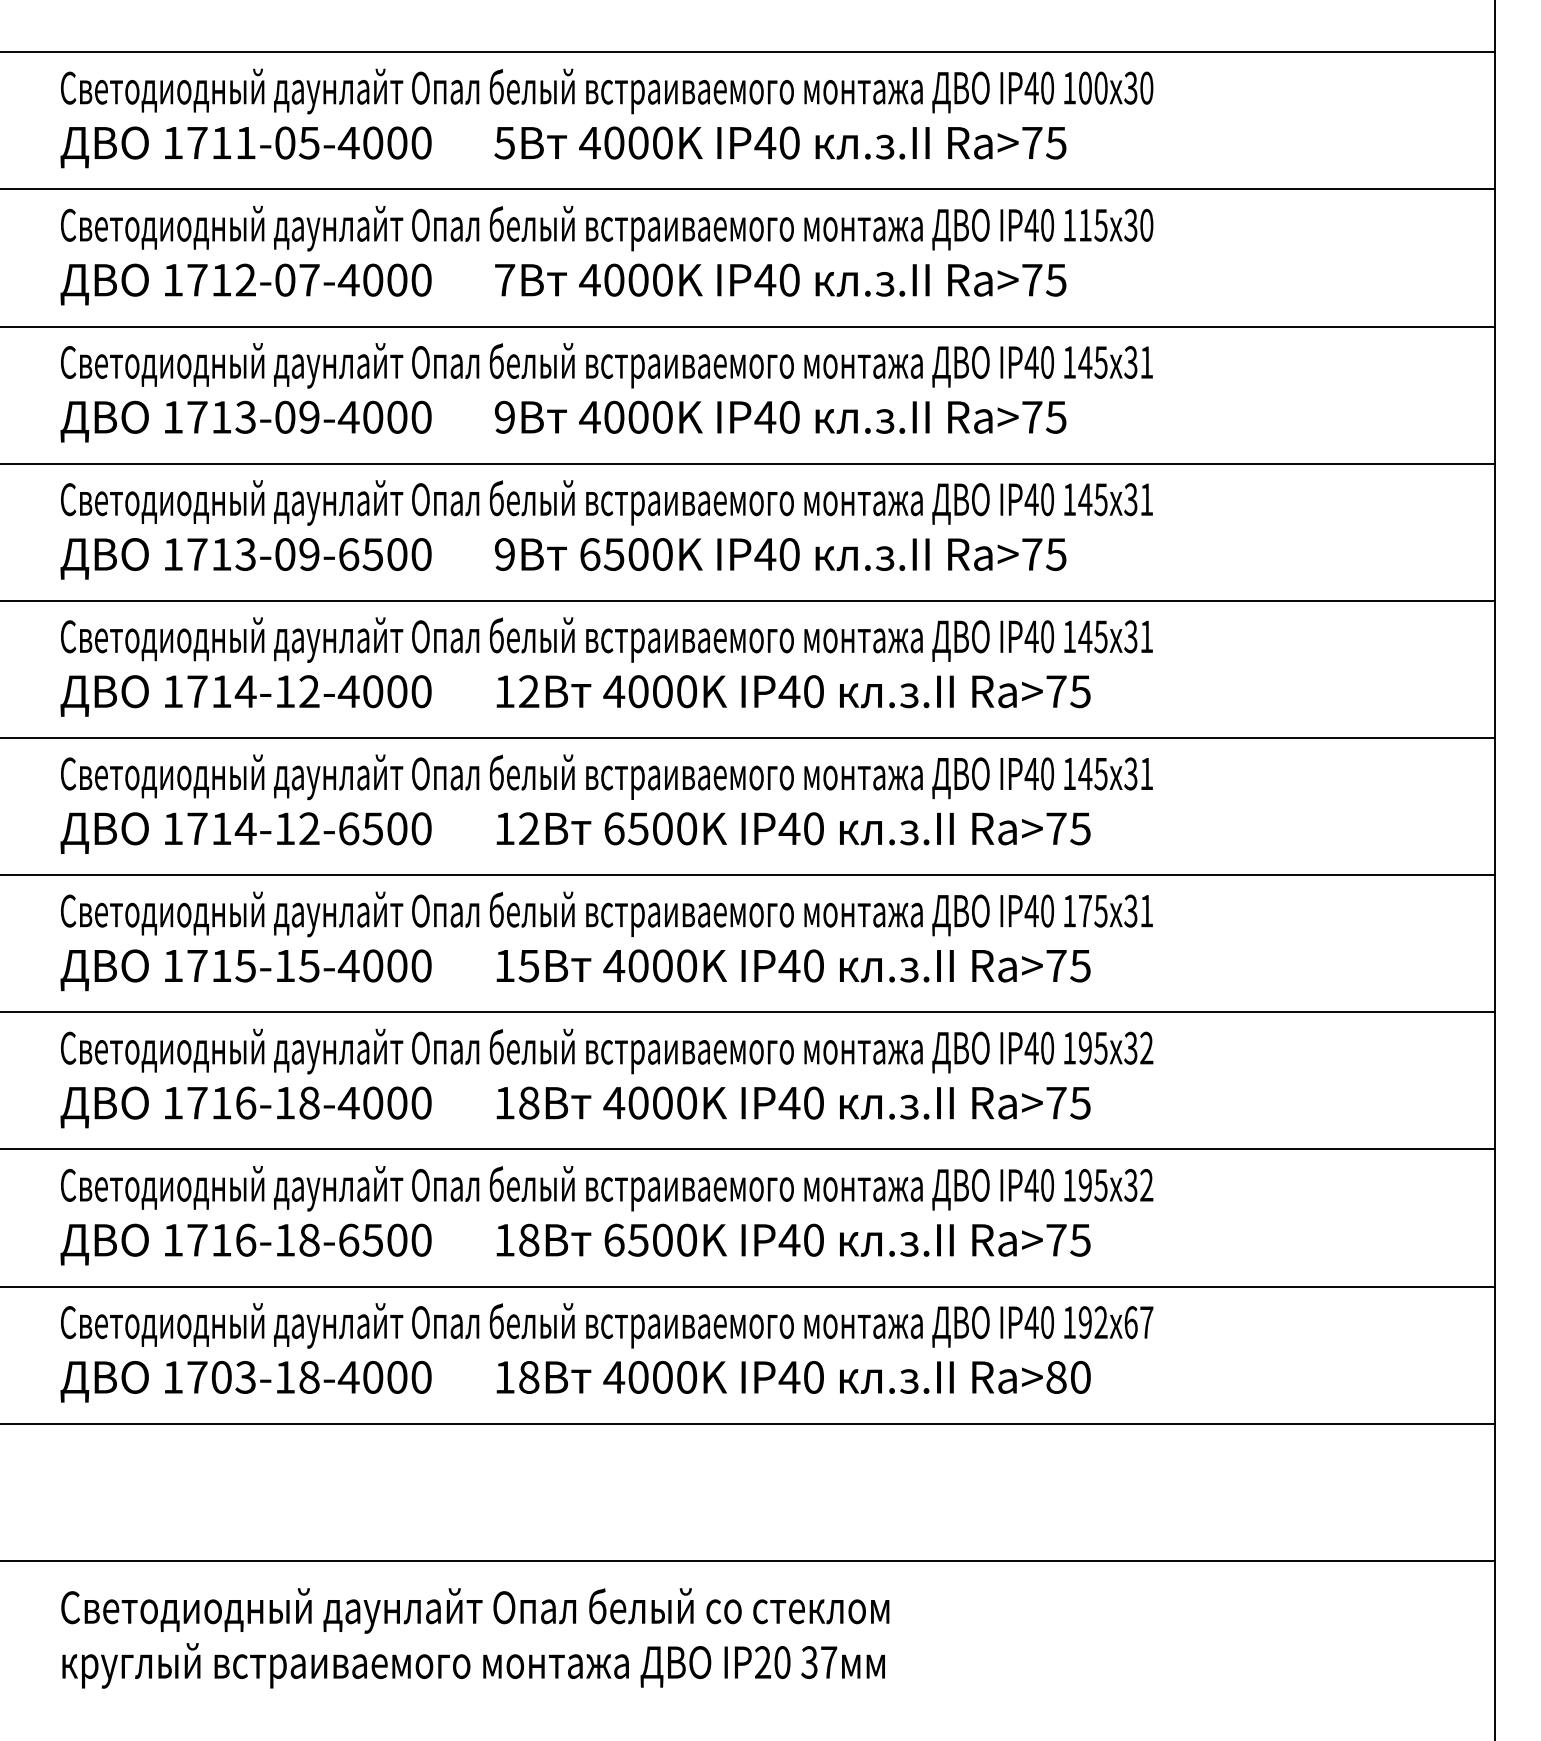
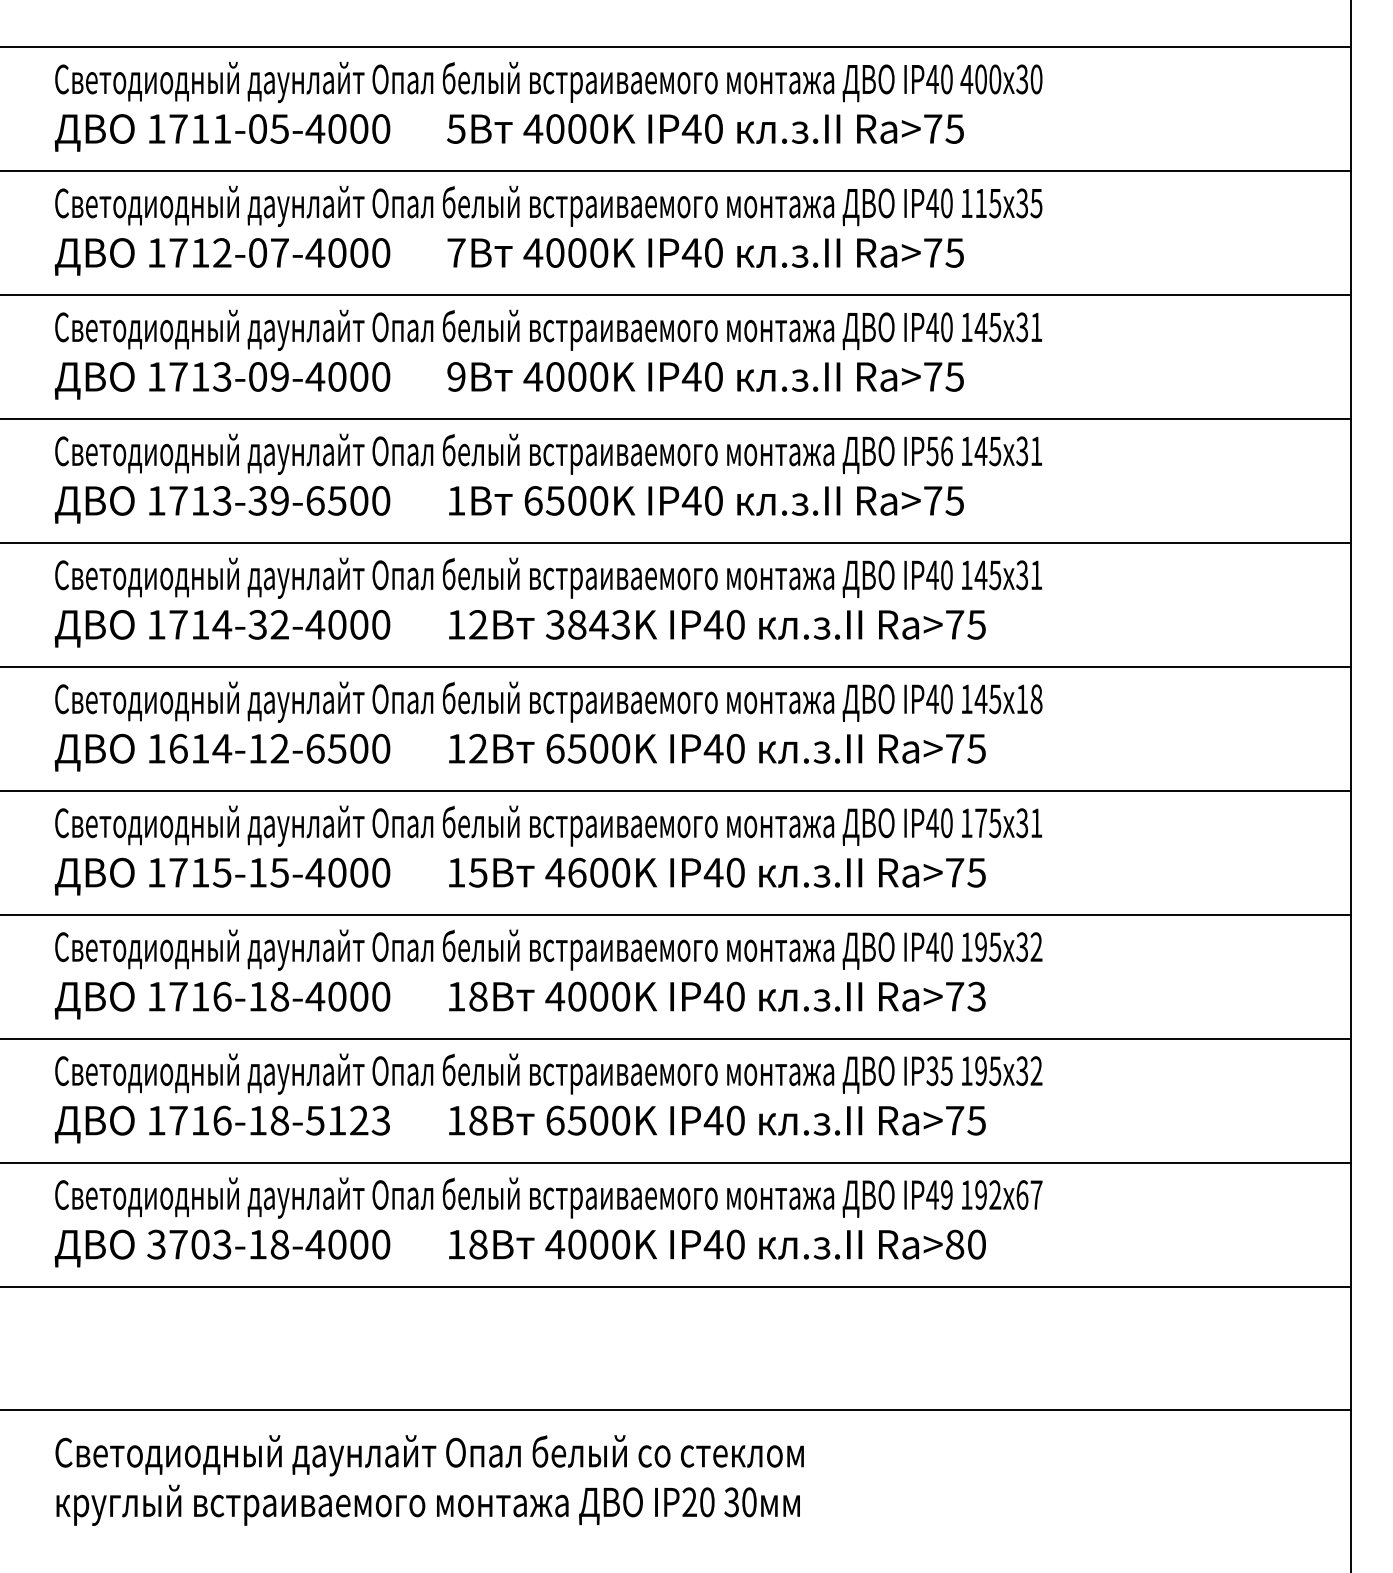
text: (1069, 88) -> (966, 79), 100 -> 400
text: (1146, 224) -> (1036, 202), 30 -> 35
text: (1039, 499) -> (939, 451), IP40 -> IP56
text: (284, 554) -> (257, 500), 1713-09-6500 -> 1713-39-6500
text: (504, 554) -> (456, 500), 9 -> 1
text: (284, 691) -> (257, 624), 1714-12-4000 -> 1714-32-4000
text: (650, 691) -> (588, 624), 4000K -> 3843K
text: (1138, 773) -> (1029, 698), 31 -> 18
text: (197, 828) -> (178, 748), 1714-12-6500 -> 1614-12-6500
text: (638, 965) -> (577, 872), 4000K -> 4600K
text: (1080, 1102) -> (976, 996), Ra>75 -> Ra>73
text: (1039, 1184) -> (939, 1070), IP40 -> IP35
text: (384, 1239) -> (347, 1120), 1716-18-6500 -> 1716-18-5123
text: (1047, 1322) -> (946, 1195), IP40 -> IP49
text: (172, 1376) -> (156, 1243), 1703-18-4000 -> 3703-18-4000
text: (829, 1662) -> (749, 1502), 37 -> 30

